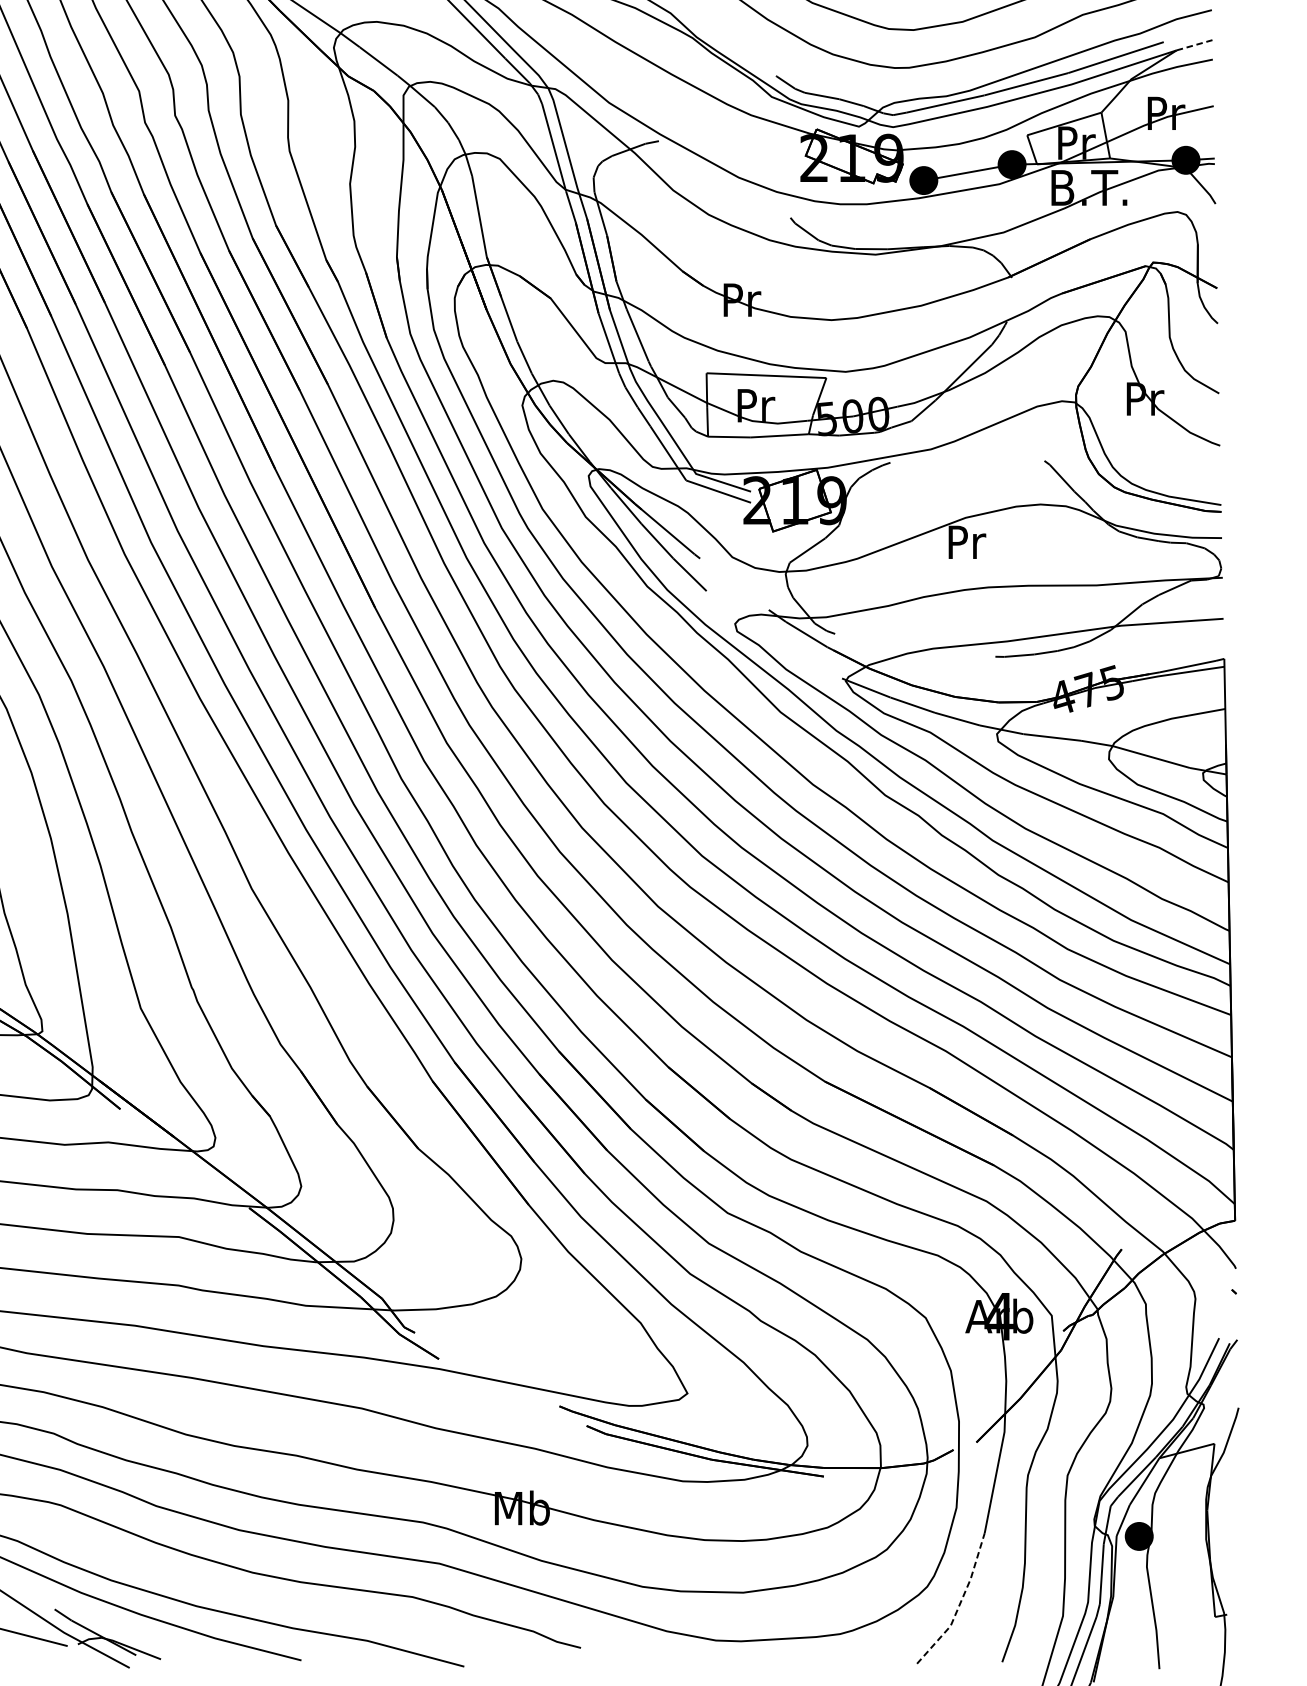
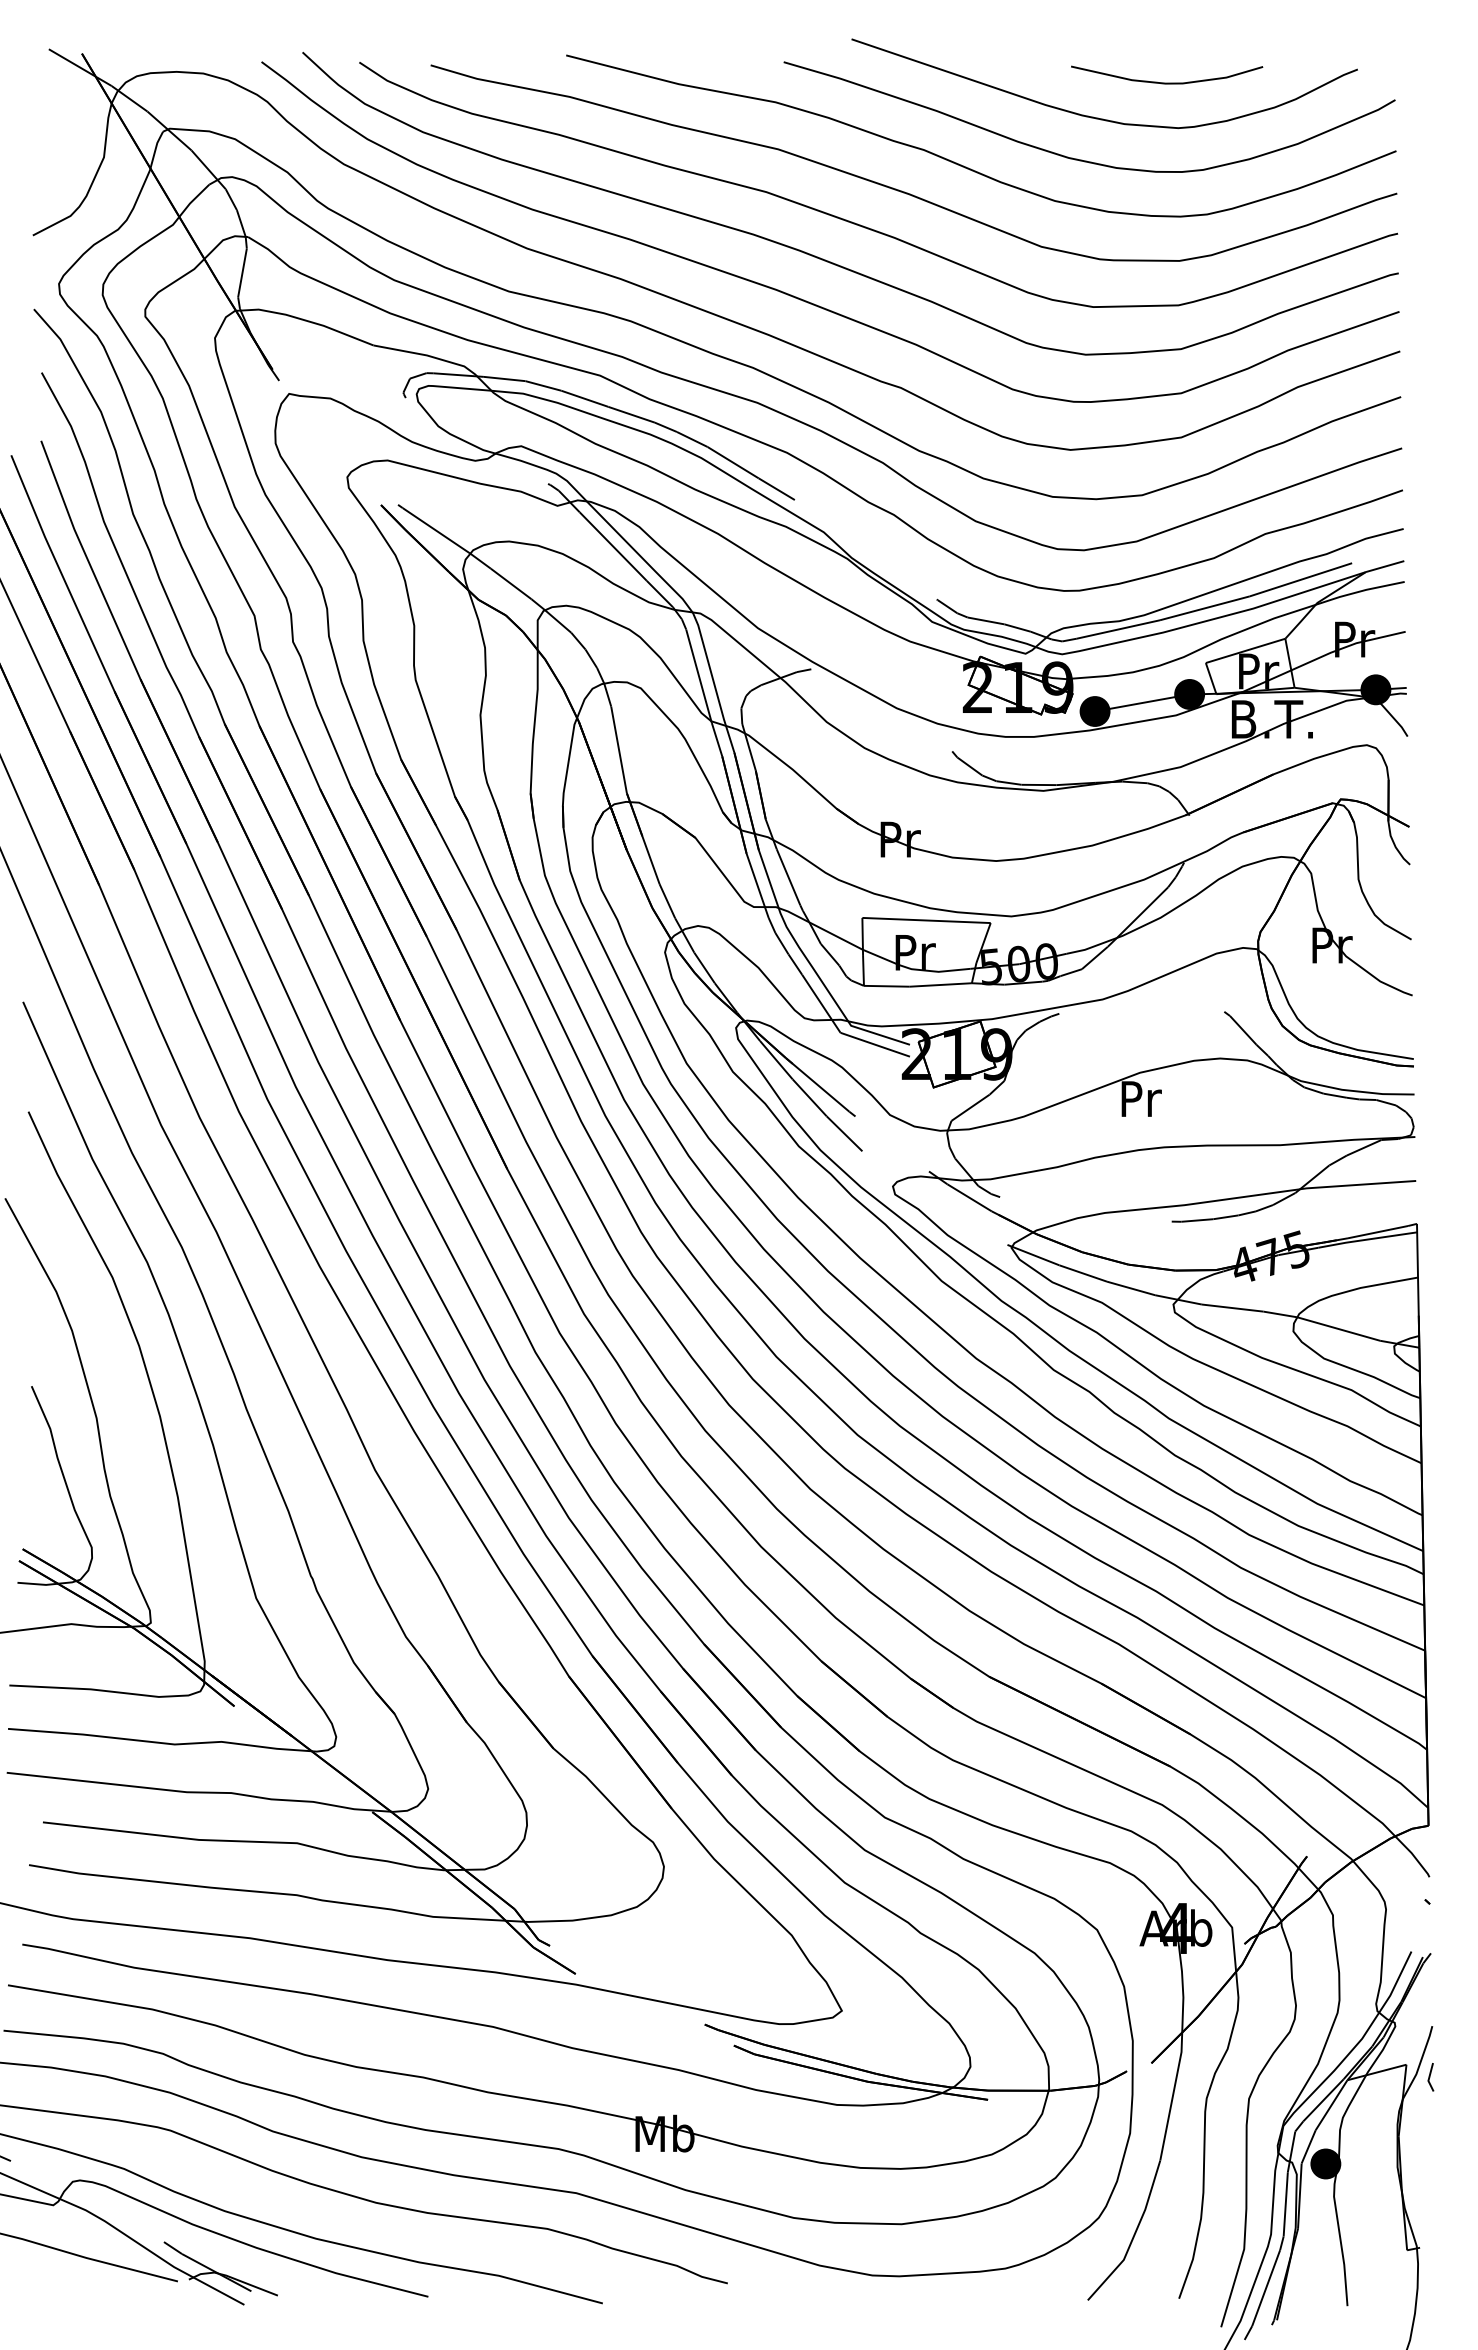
line: (1194, 45) -> (1385, 566), dashed -> solid
line: (1236, 1455) -> (1430, 2077), added
line: (959, 1604) -> (1133, 2236), dashed -> solid

